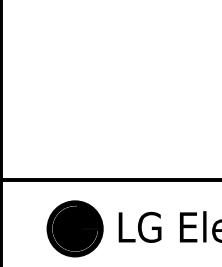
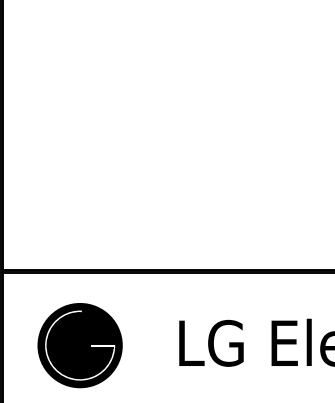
part: (74, 228) -> (79, 344), moved

